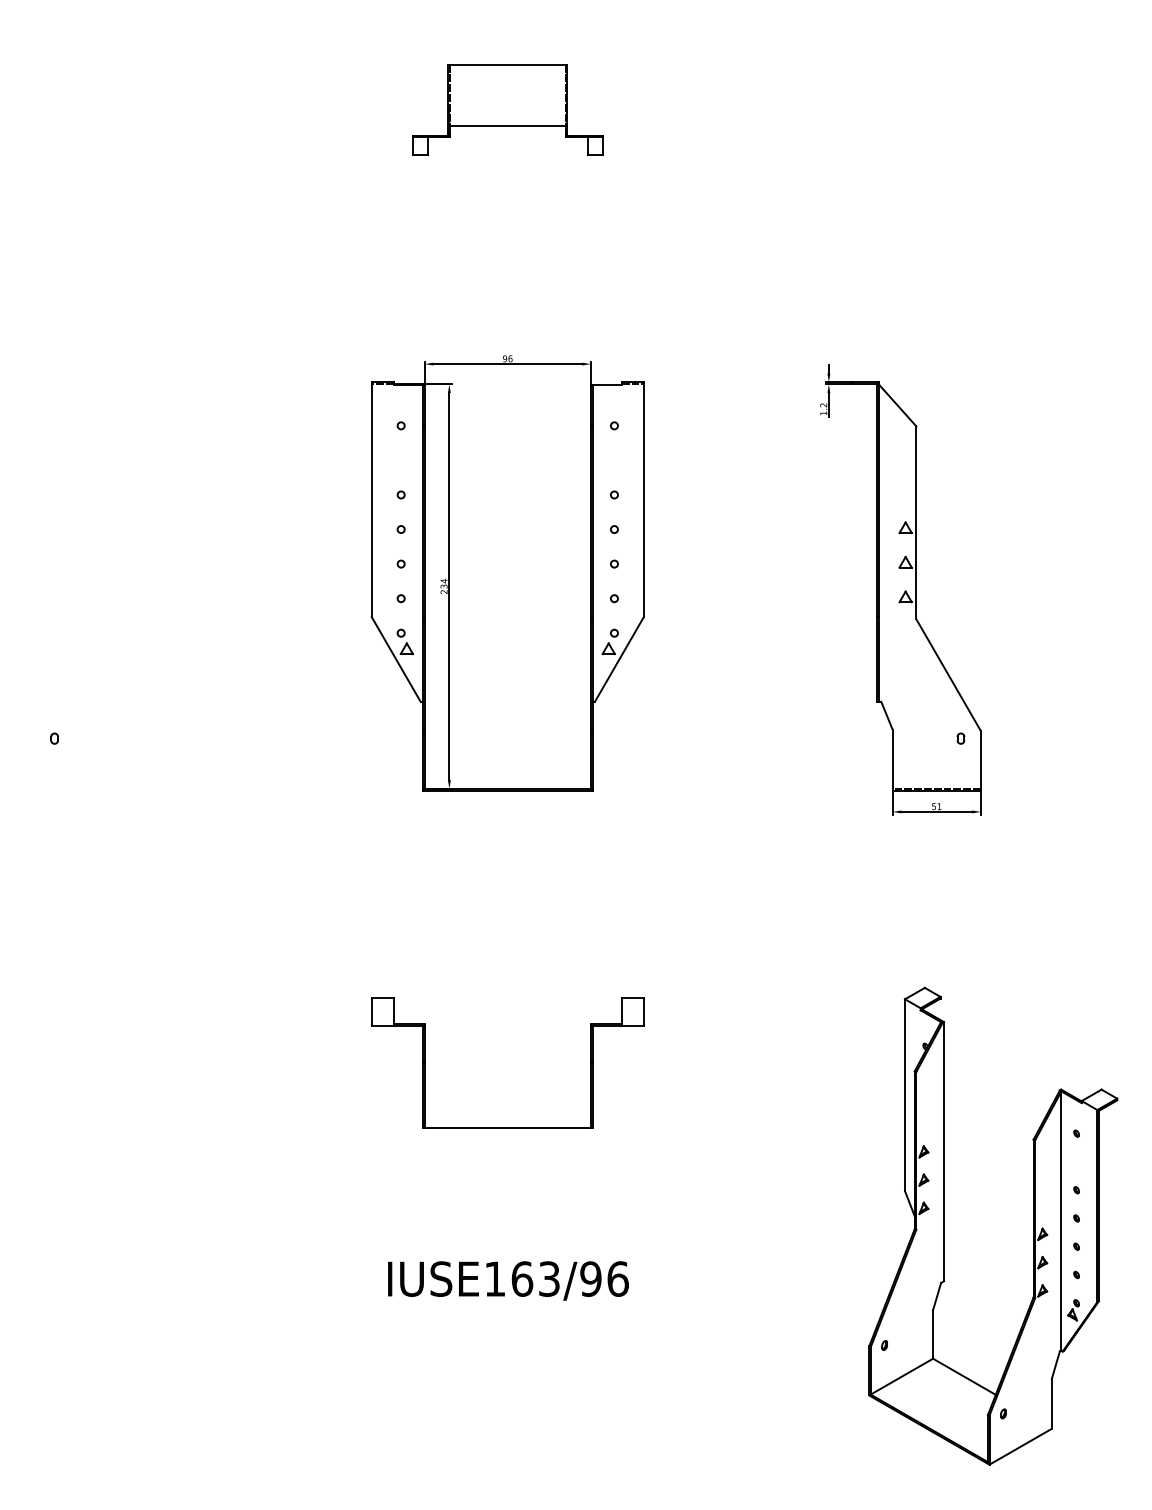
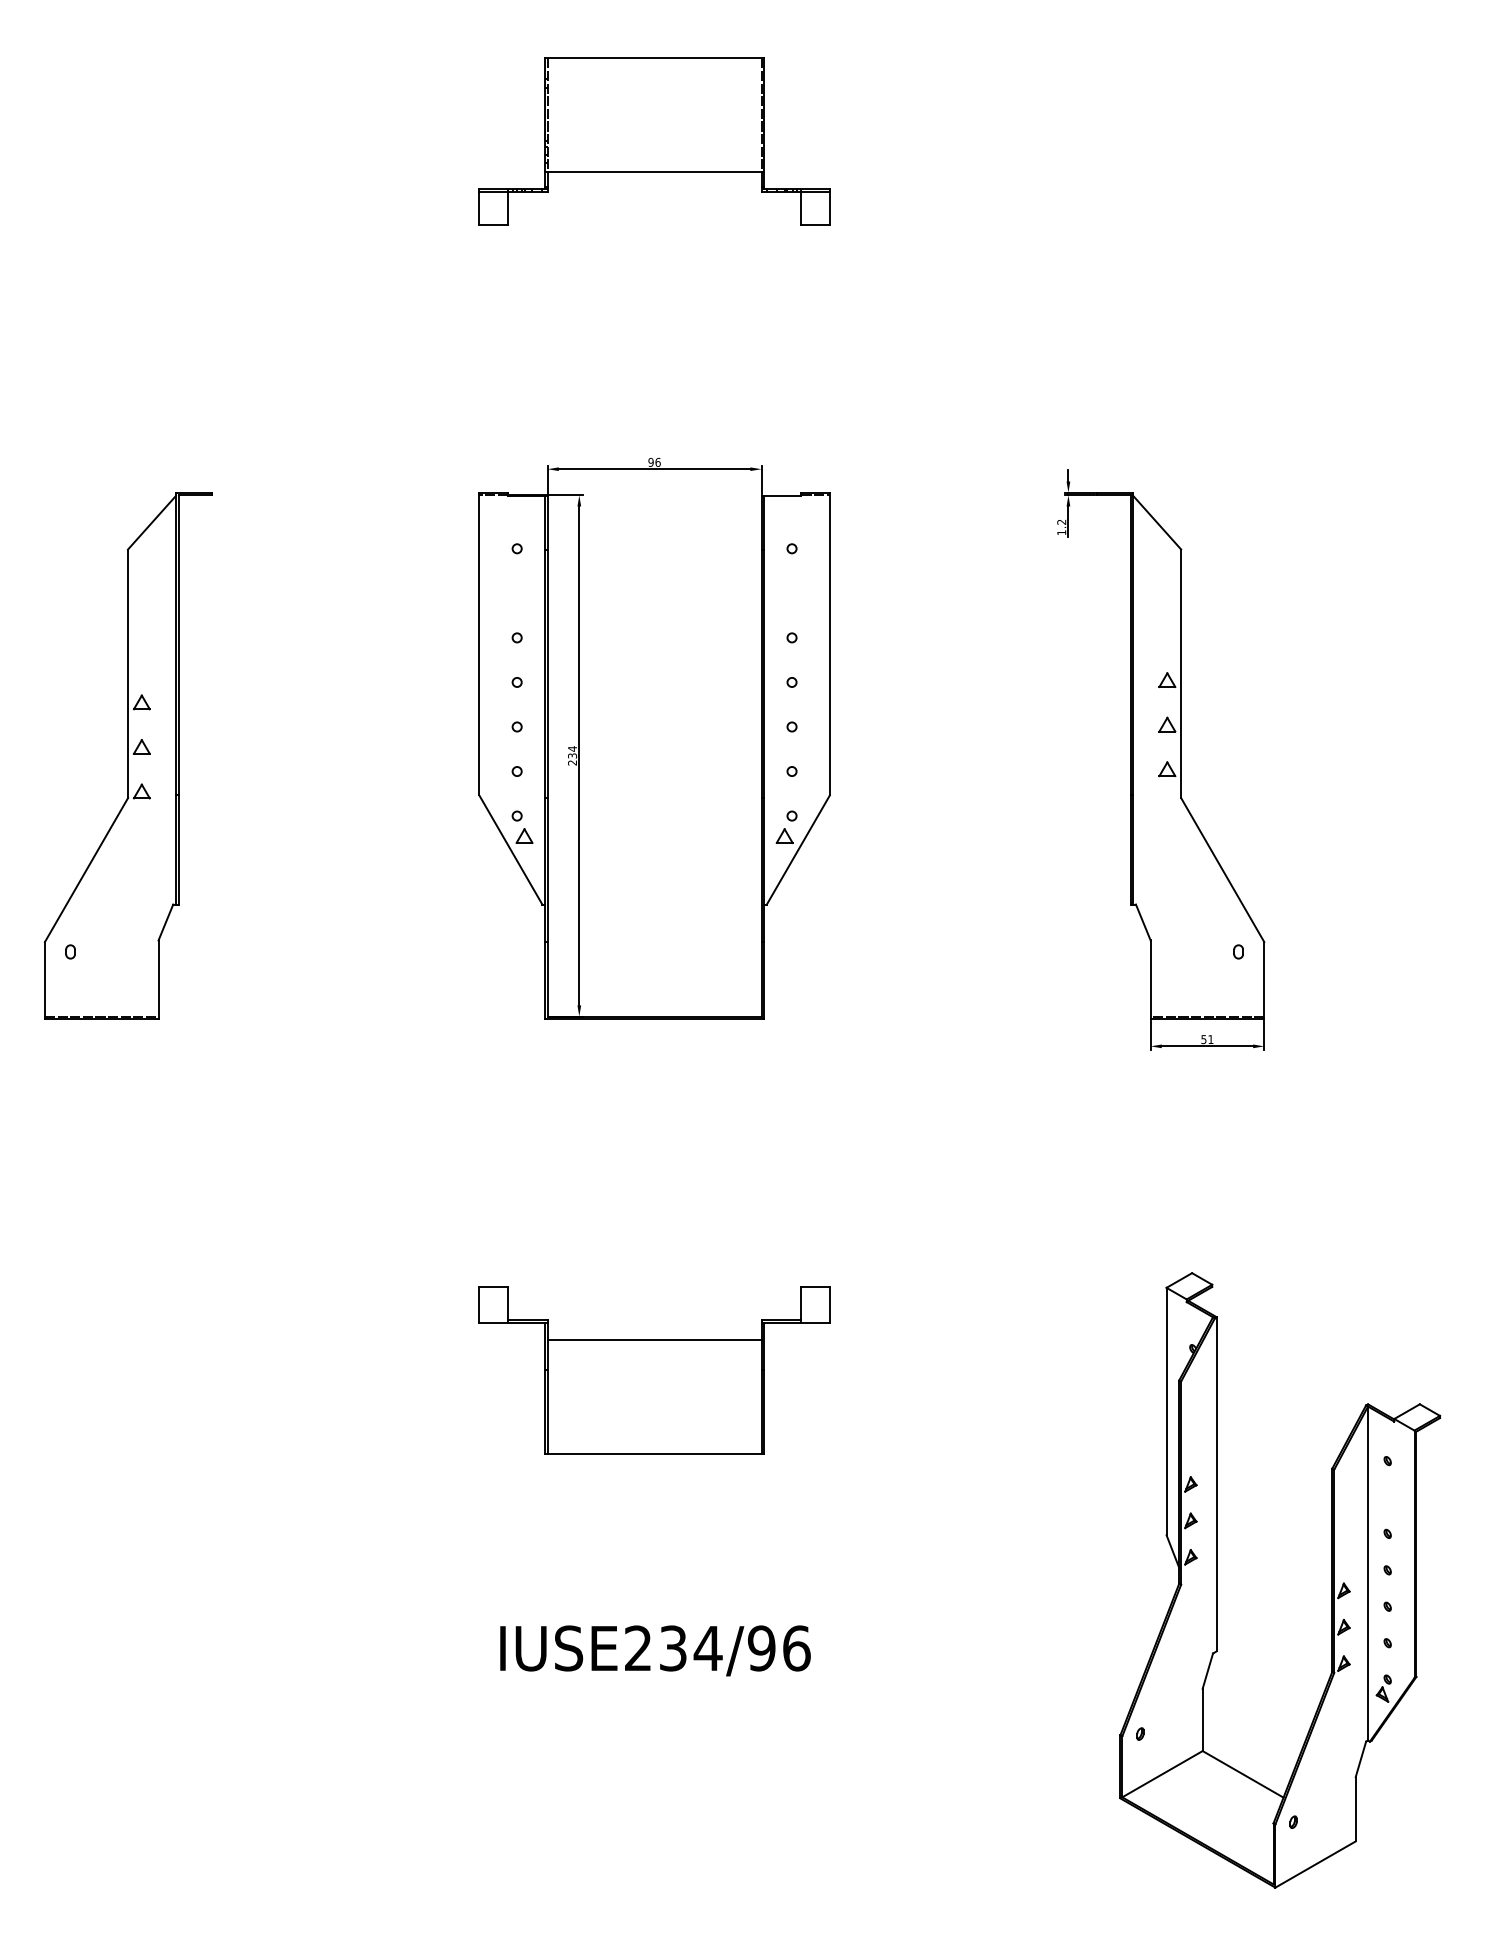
part: (507, 109) -> (654, 141), size x1.43
part: (98, 586) -> (127, 755), added
line: (507, 1039) -> (654, 1339), added
text: (522, 1278) -> (673, 1647), IUSE163/96 -> IUSE234/96

